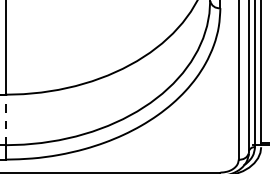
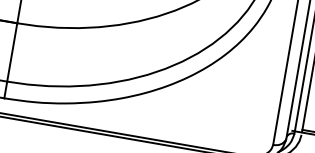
line: (6, 119) -> (12, 51), dashed -> solid

